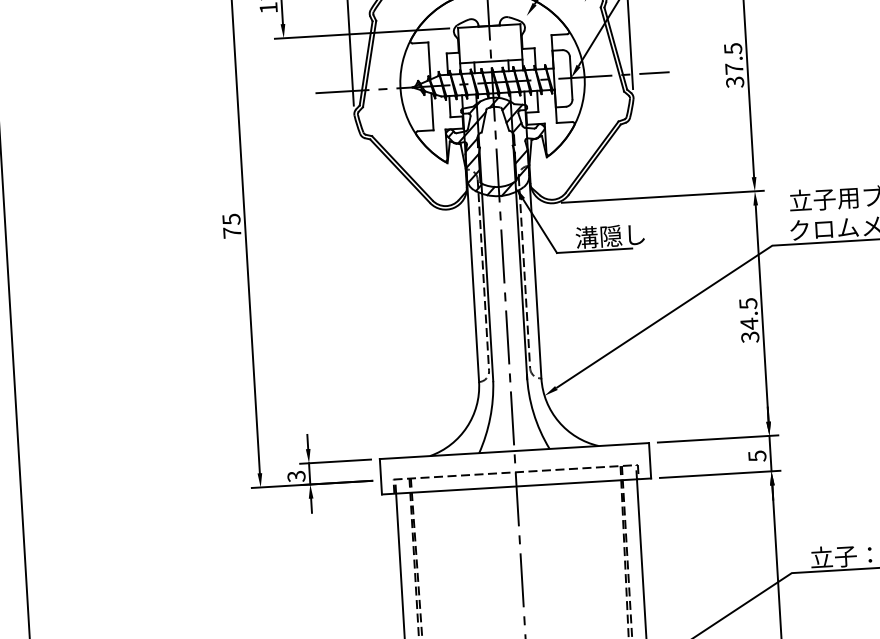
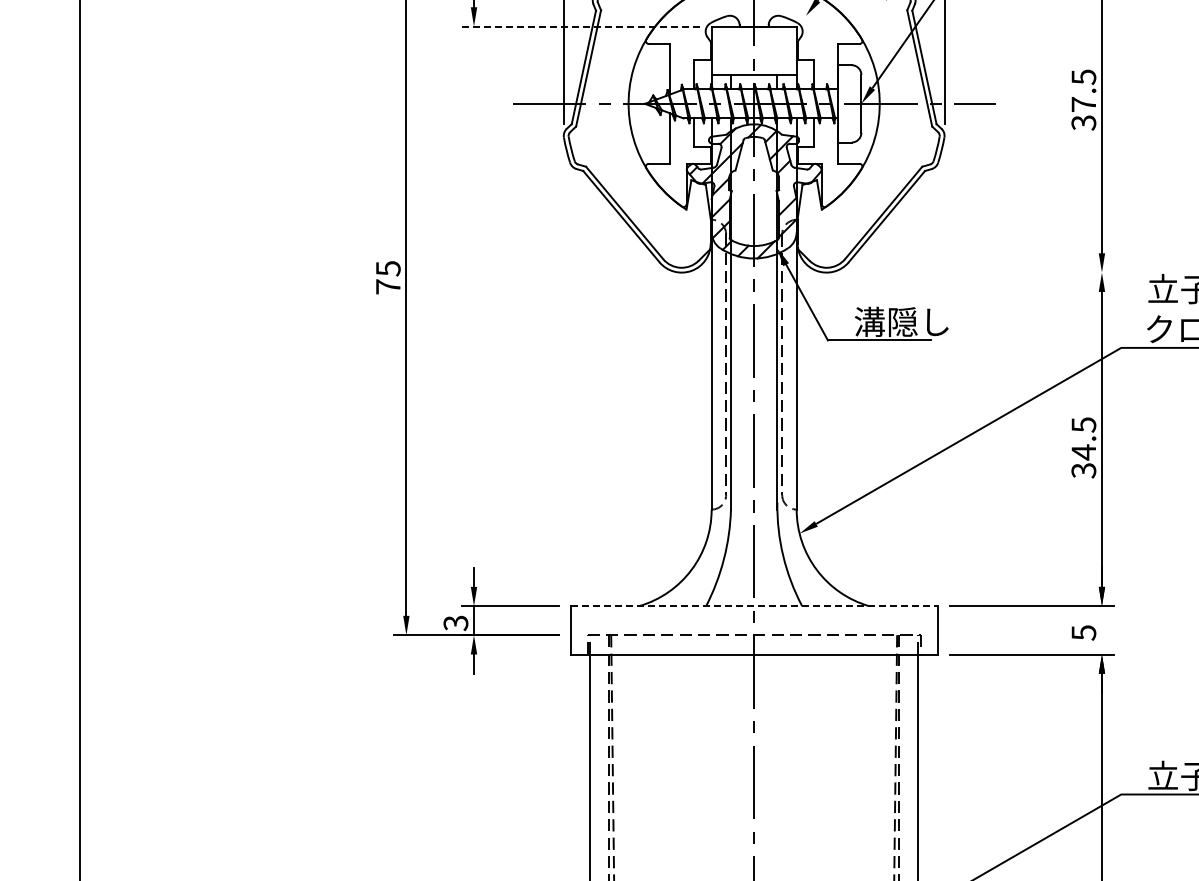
line: (361, 33) -> (580, 26), solid -> dashed
line: (662, 196) -> (976, 272), removed
line: (514, 451) -> (754, 606), solid -> dashed
line: (770, 453) -> (1101, 630), removed

